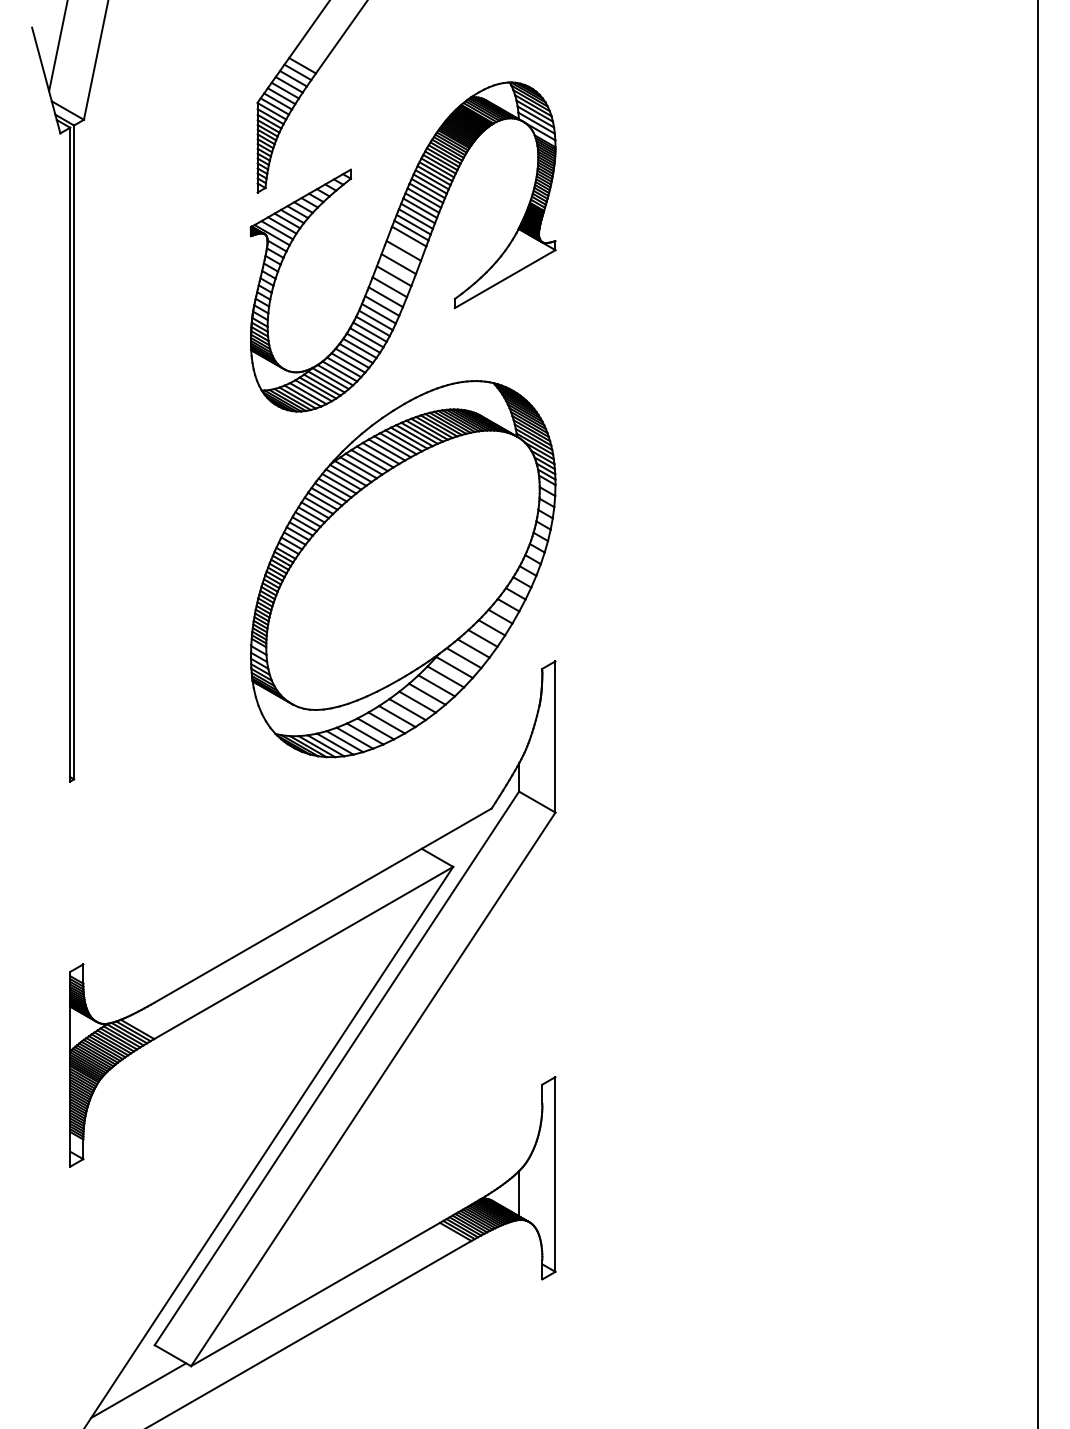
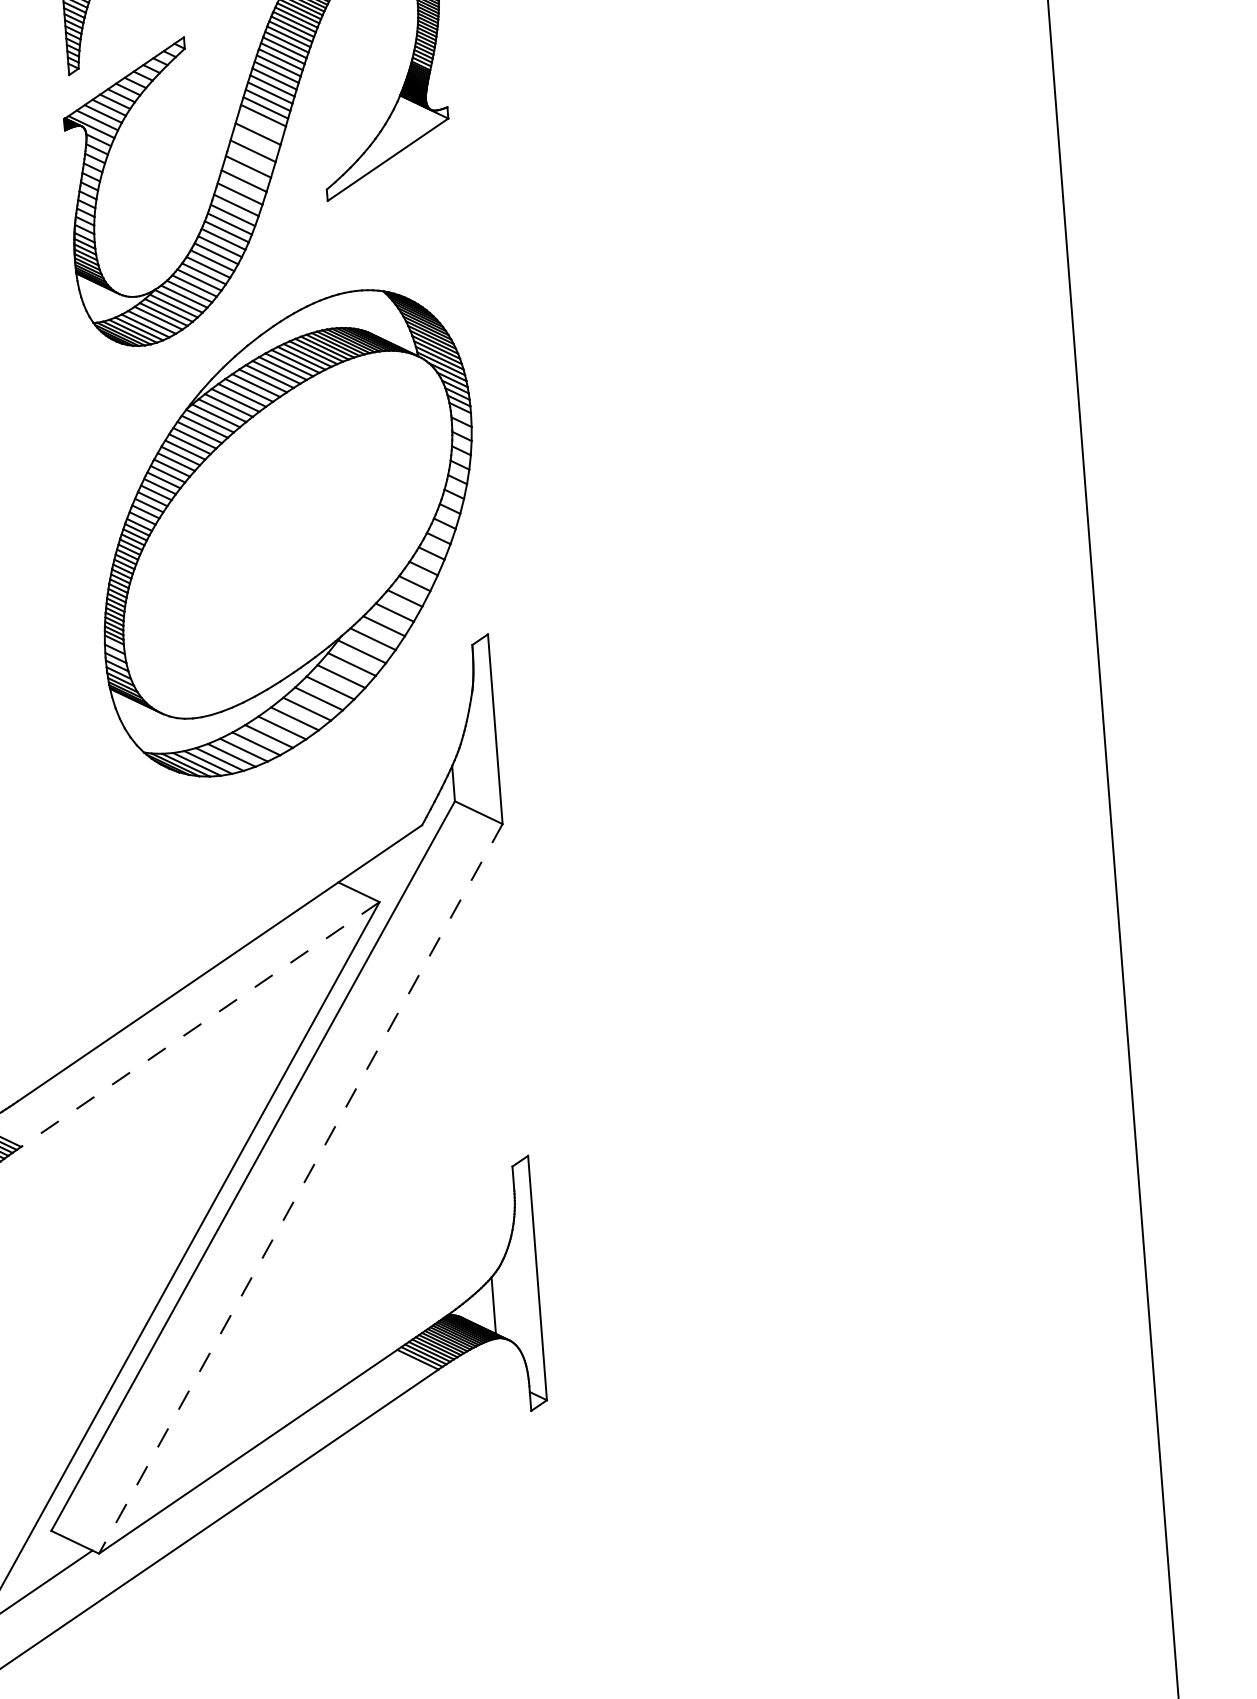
line: (303, 953) -> (200, 1025), solid -> dashed
line: (373, 1089) -> (301, 1189), solid -> dashed

